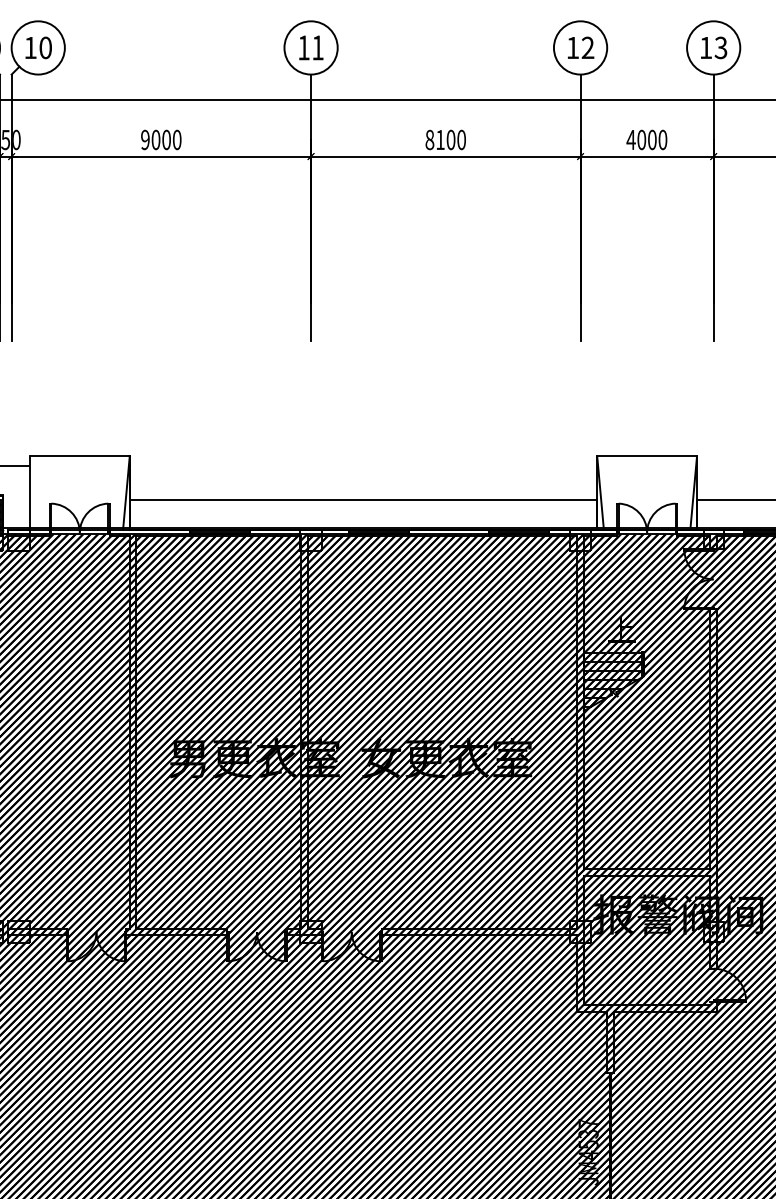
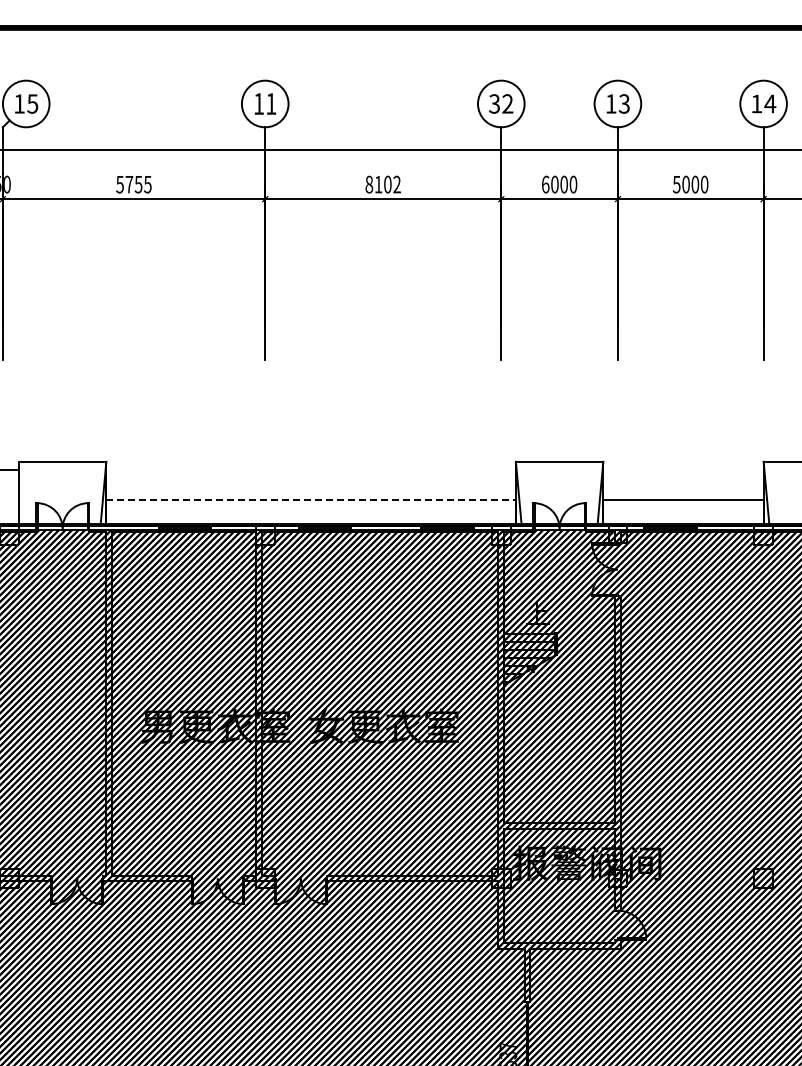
text: (45, 47) -> (32, 103), 10 -> 15
text: (572, 47) -> (494, 103), 12 -> 32
text: (160, 139) -> (133, 184), 9000 -> 5755
text: (460, 139) -> (396, 184), 8100 -> 8102
text: (631, 139) -> (545, 184), 4000 -> 6000
line: (363, 499) -> (311, 499), solid -> dashed

